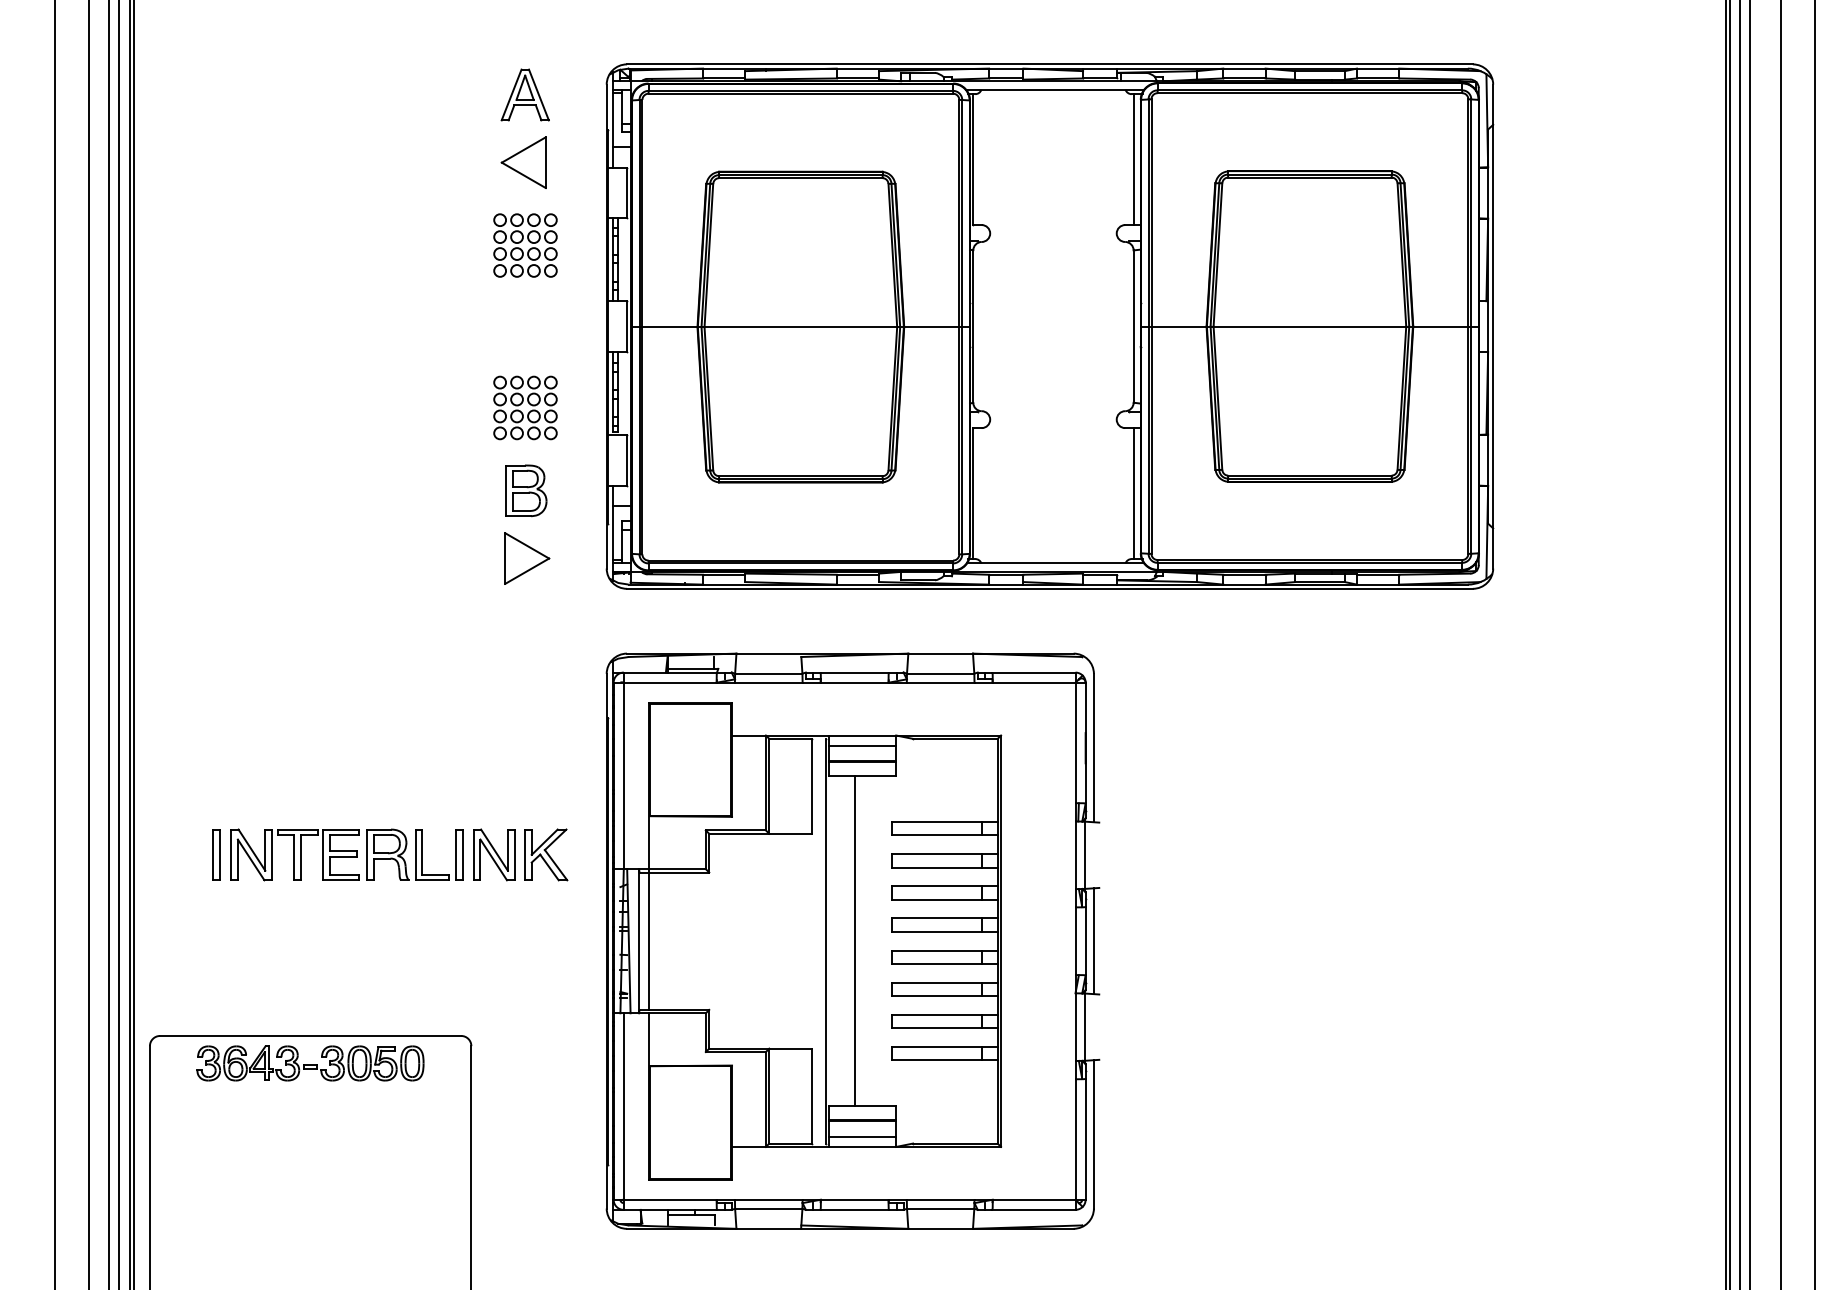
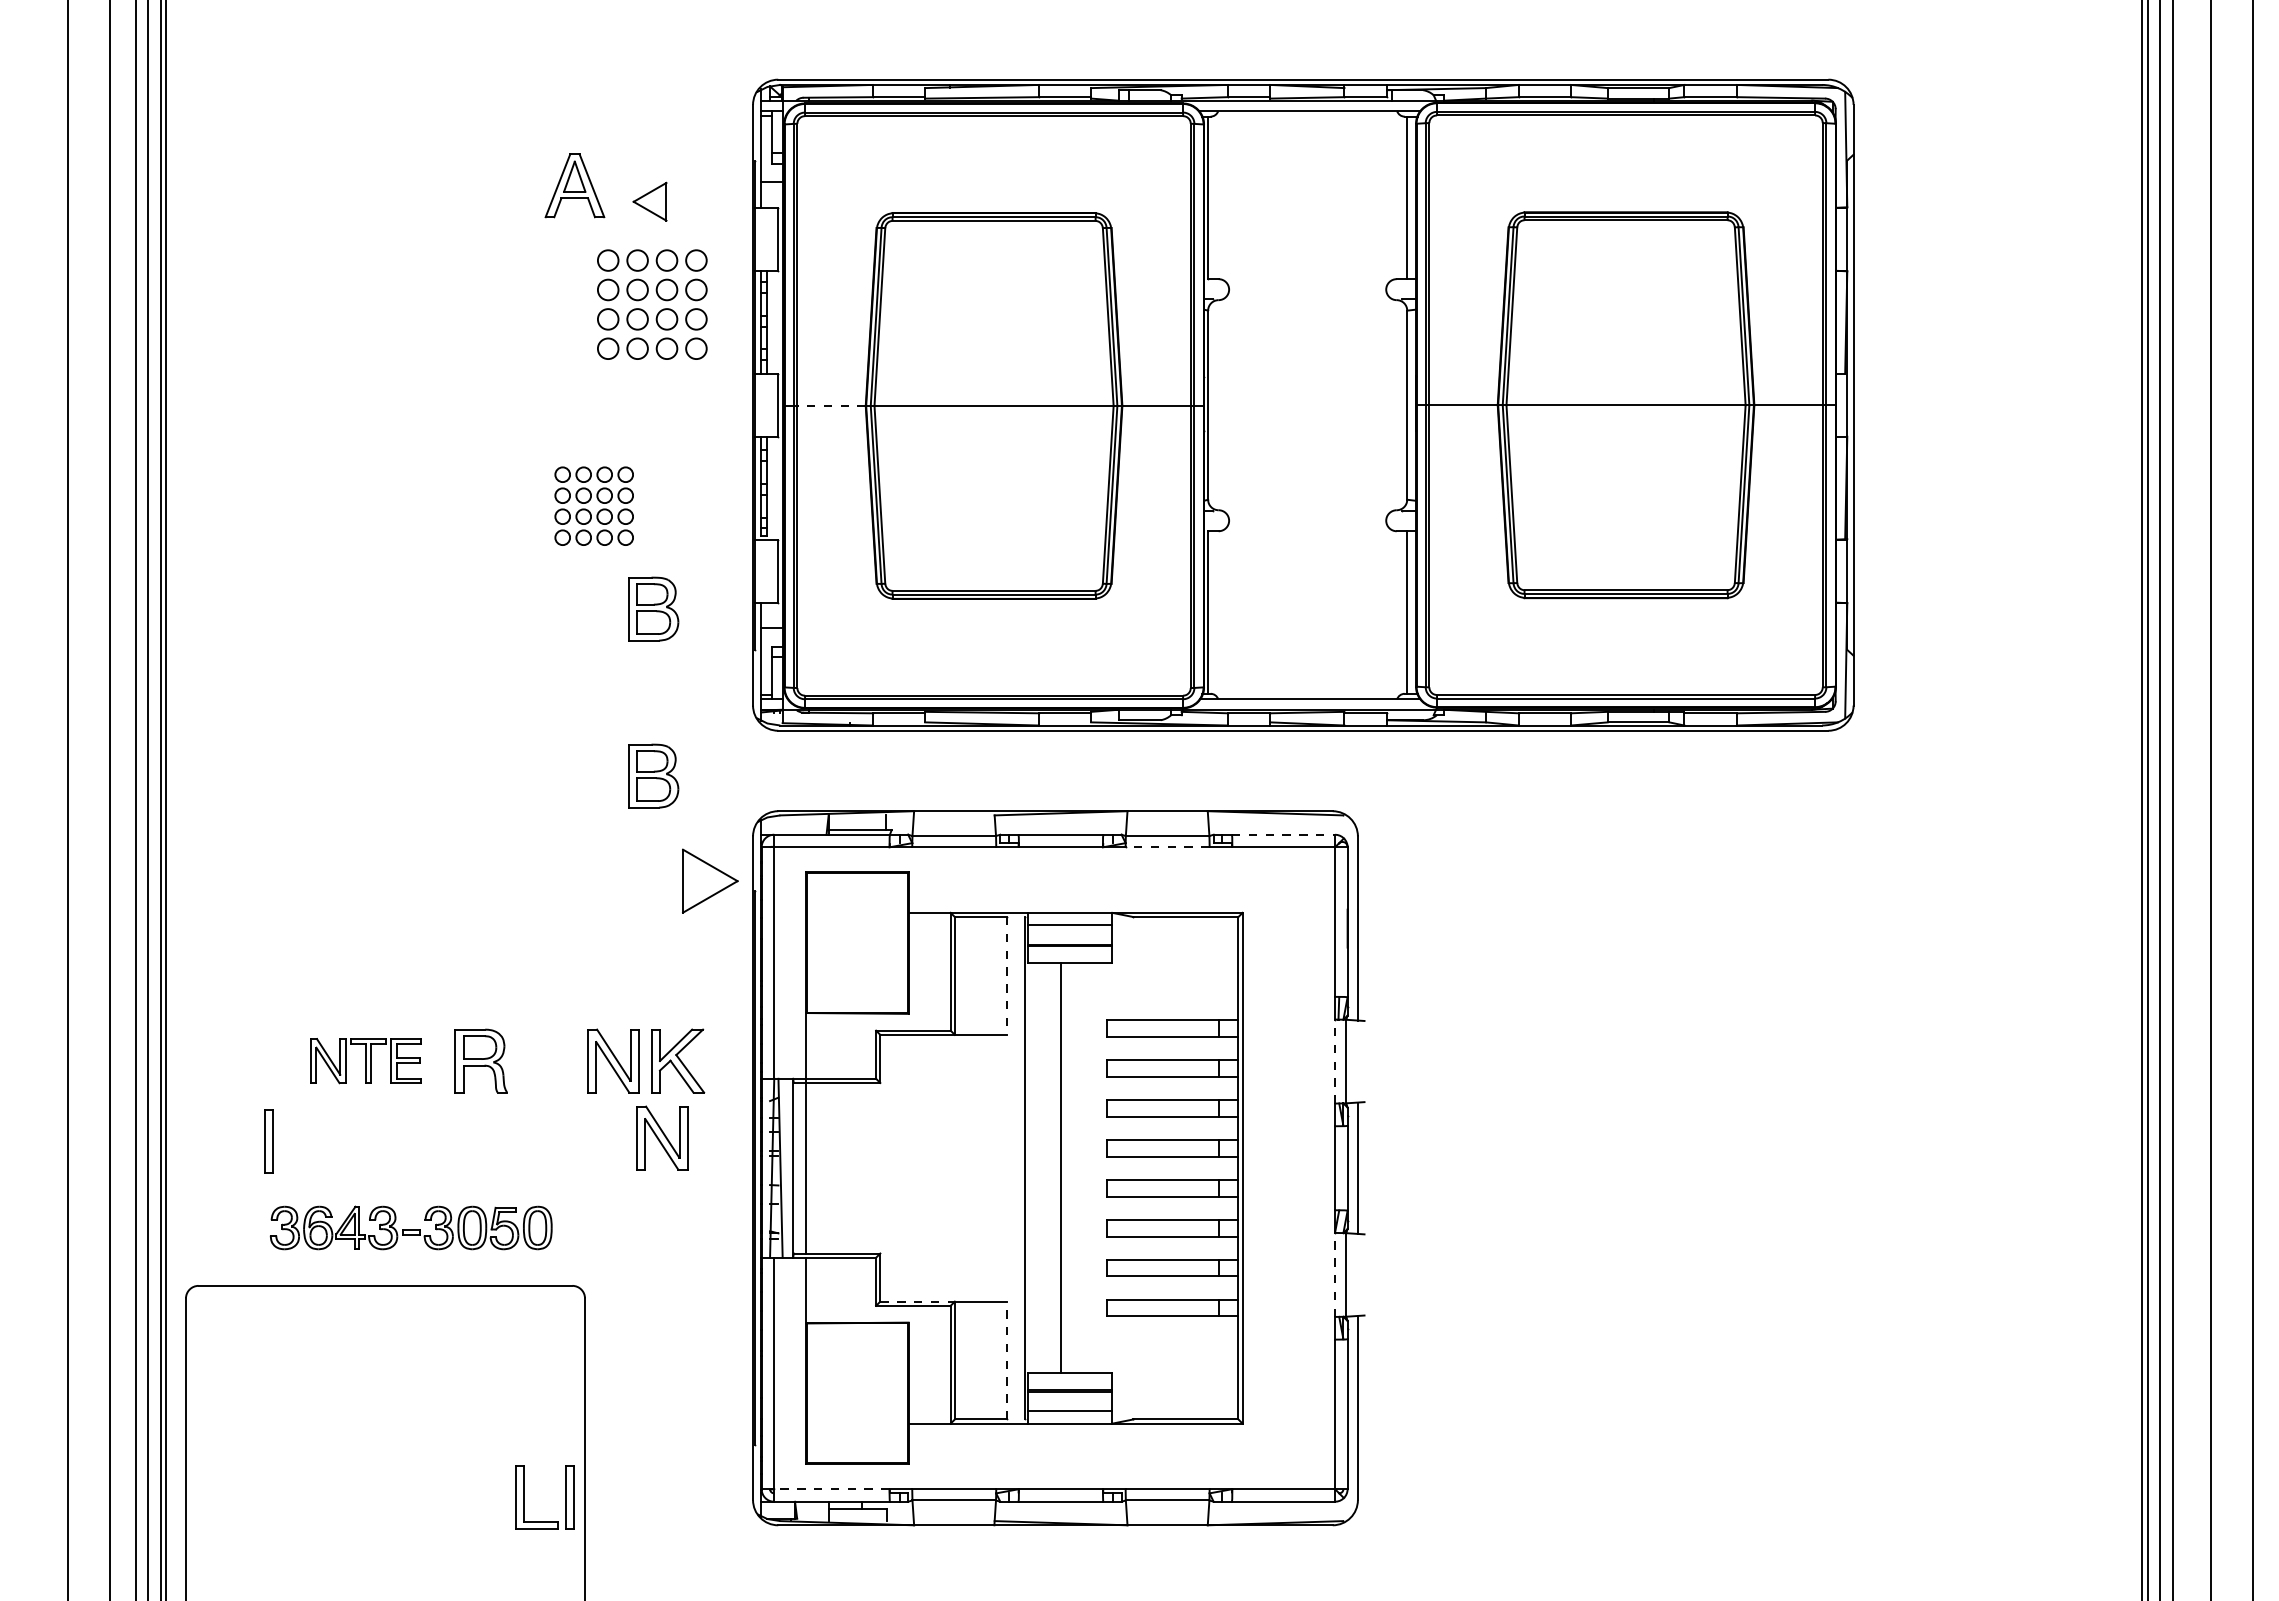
part: (524, 94) -> (574, 185), moved
part: (523, 162) -> (649, 201), size x0.6
part: (524, 245) -> (651, 304), size x1.4
line: (669, 326) -> (831, 405), solid -> dashed
part: (524, 407) -> (593, 505), moved
part: (527, 558) -> (710, 880), moved
part: (526, 624) -> (653, 775), added
line: (1033, 672) -> (1283, 834), solid -> dashed
line: (940, 682) -> (1167, 847), solid -> dashed
line: (811, 785) -> (1007, 975), solid -> dashed
part: (294, 854) -> (365, 1060), size x0.7
part: (216, 855) -> (268, 1141), moved
part: (422, 855) -> (524, 1497), moved
line: (1075, 855) -> (1335, 1061), solid -> dashed
part: (533, 916) -> (662, 1137), added
line: (1075, 1026) -> (1335, 1274), solid -> dashed
line: (739, 1048) -> (918, 1301), solid -> dashed
part: (309, 1063) -> (410, 1227), moved
line: (811, 1096) -> (1007, 1360), solid -> dashed
line: (669, 1199) -> (831, 1489), solid -> dashed

